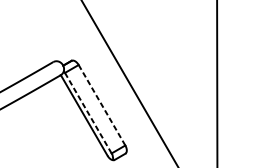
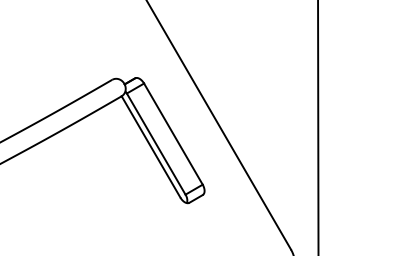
line: (102, 104) -> (173, 133), dashed -> solid
line: (87, 112) -> (155, 143), dashed -> solid

